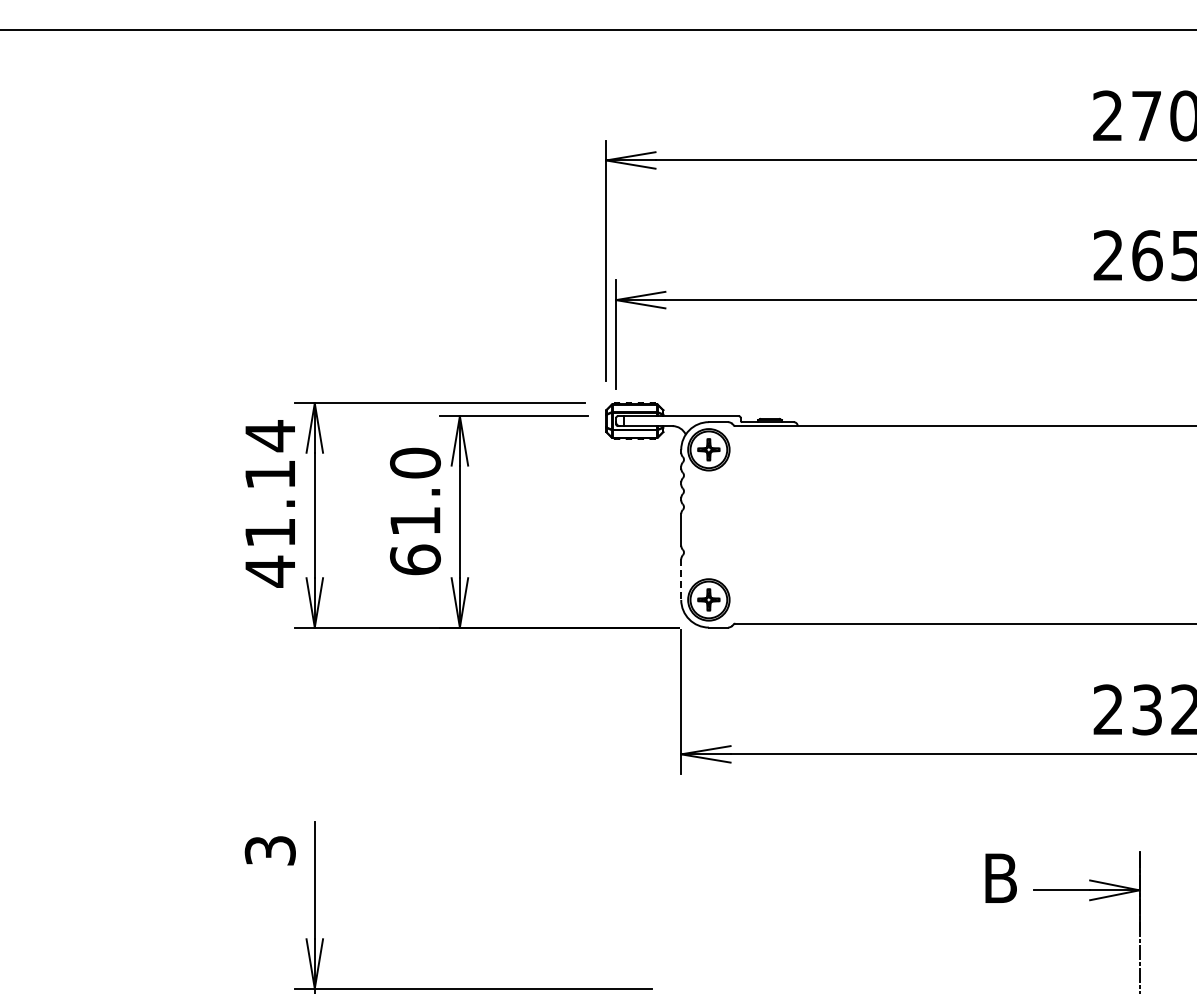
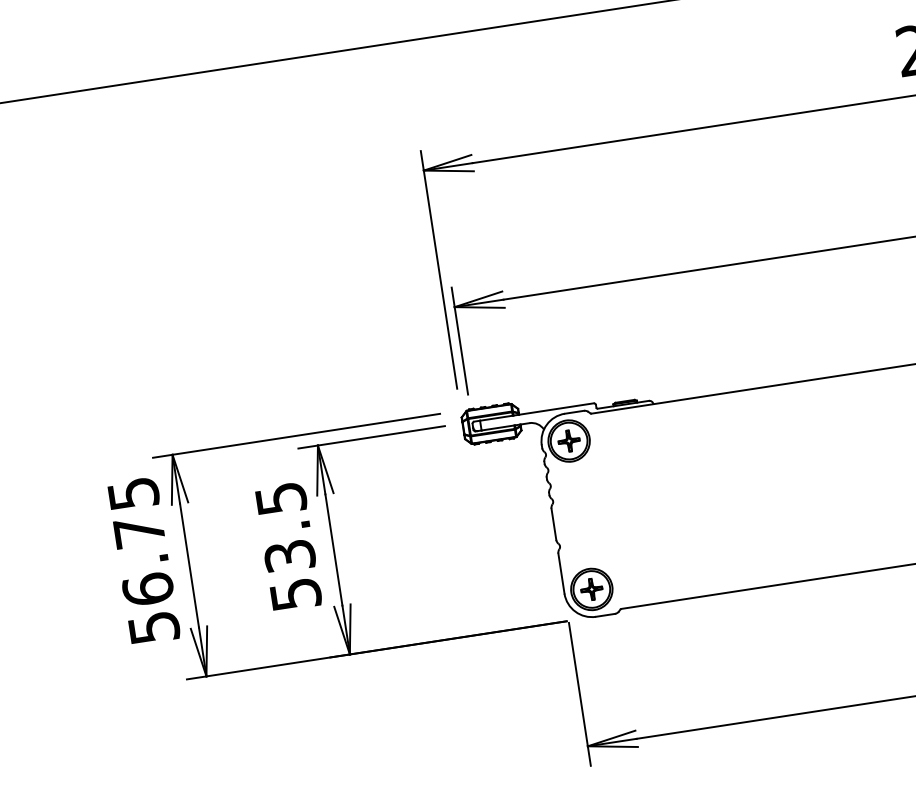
text: (269, 503) -> (142, 560), 41.14 -> 56.75
text: (415, 511) -> (288, 546), 61.0 -> 53.5
line: (681, 580) -> (561, 574), dashed -> solid

